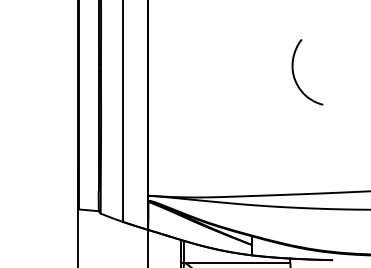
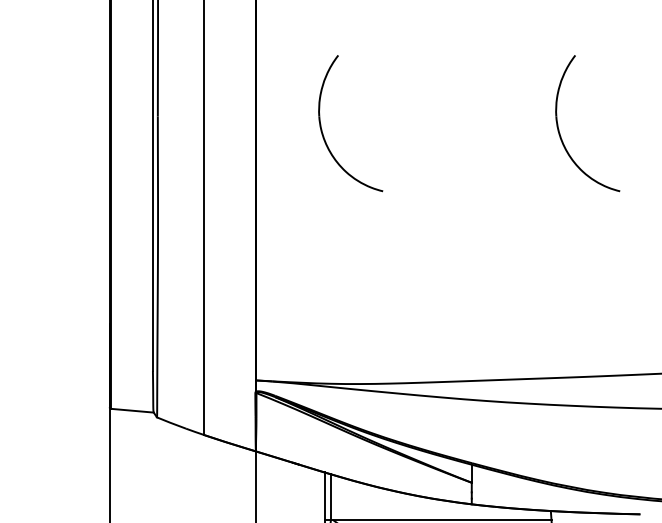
part: (181, 77) -> (325, 134), added

